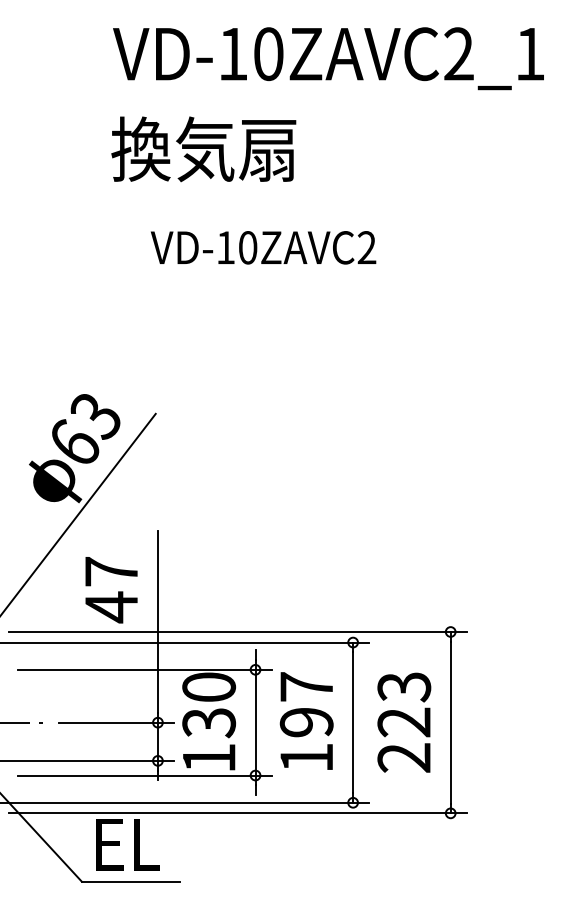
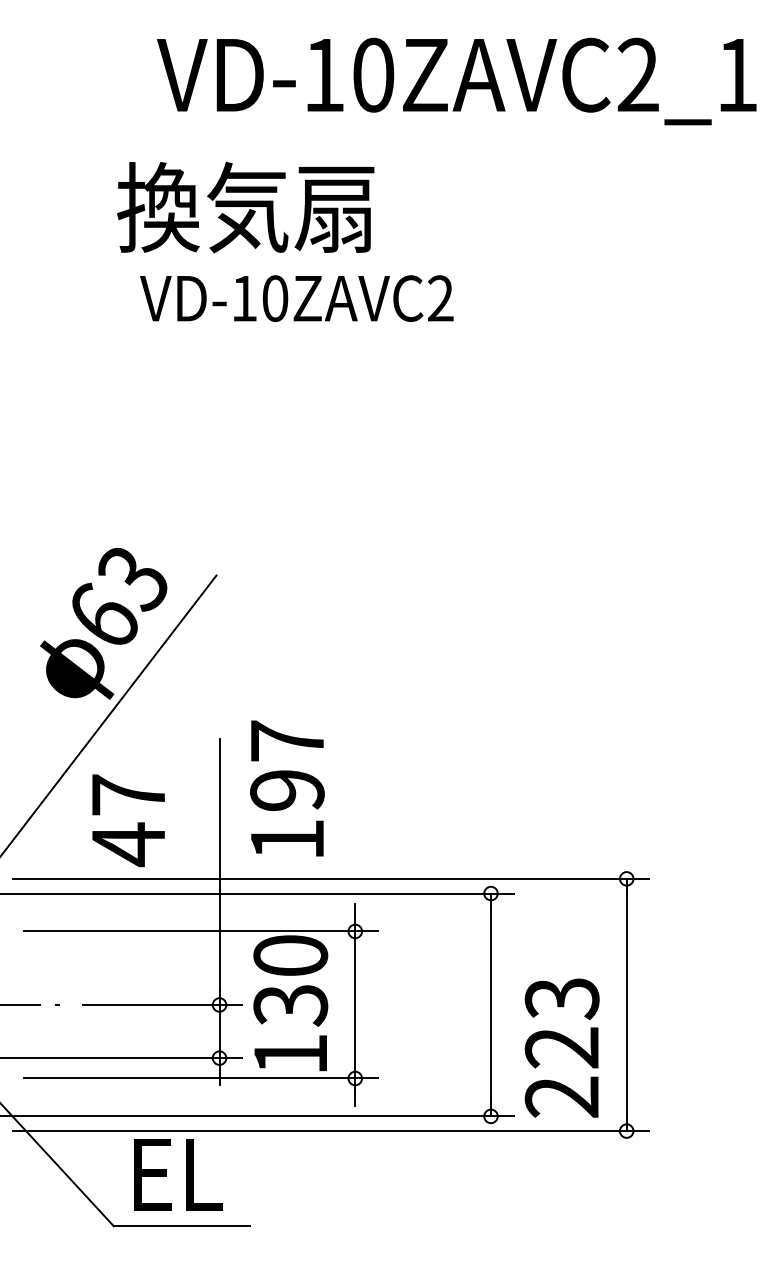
text: (203, 149) -> (245, 207), moved
text: (263, 247) -> (296, 298), moved
text: (111, 590) -> (128, 821), moved
text: (306, 720) -> (287, 787), moved
text: (404, 722) -> (562, 1047), moved

